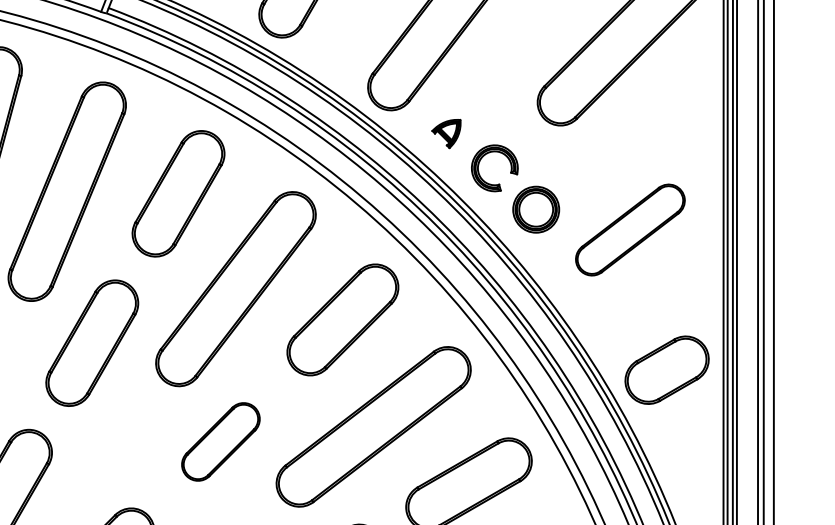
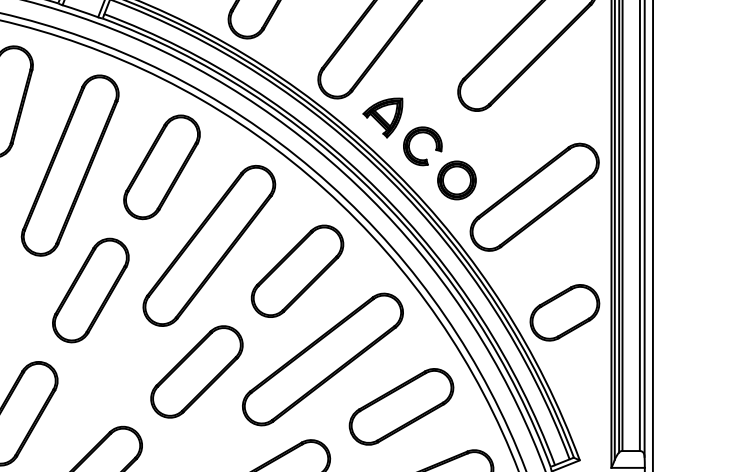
part: (445, 133) -> (382, 117), size x1.67
part: (630, 229) -> (534, 196), size x1.43
part: (220, 441) -> (196, 371), size x1.43

